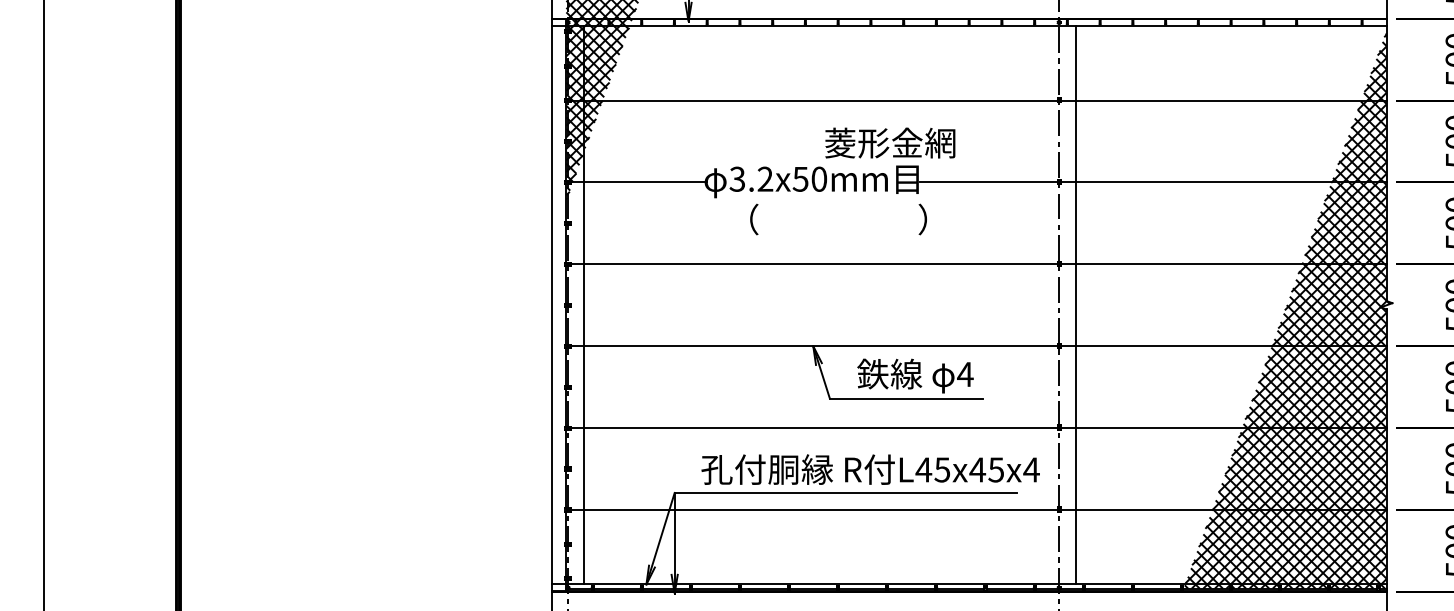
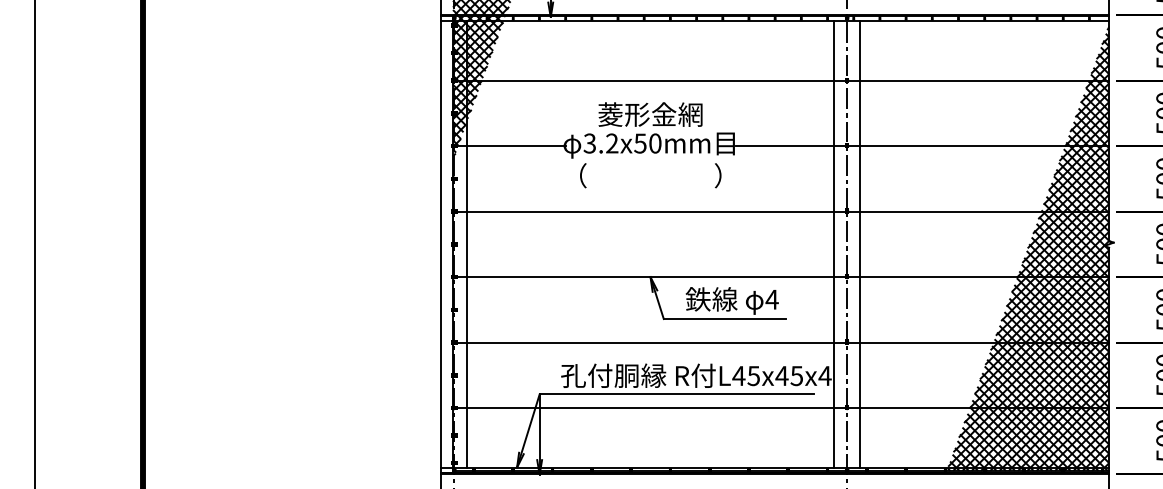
text: (890, 142) -> (650, 114), moved
text: (838, 219) -> (650, 175), moved
line: (1042, 305) -> (833, 244), added

